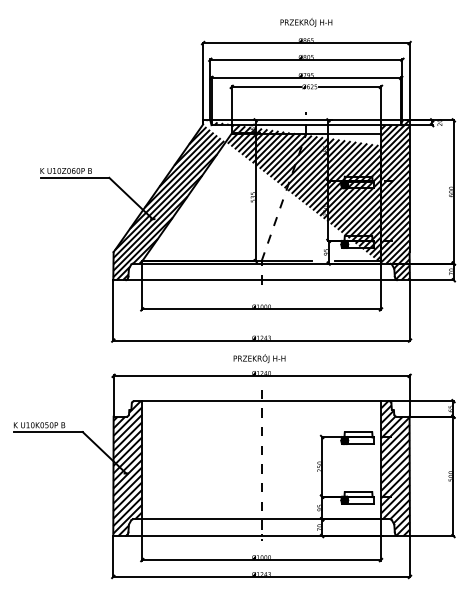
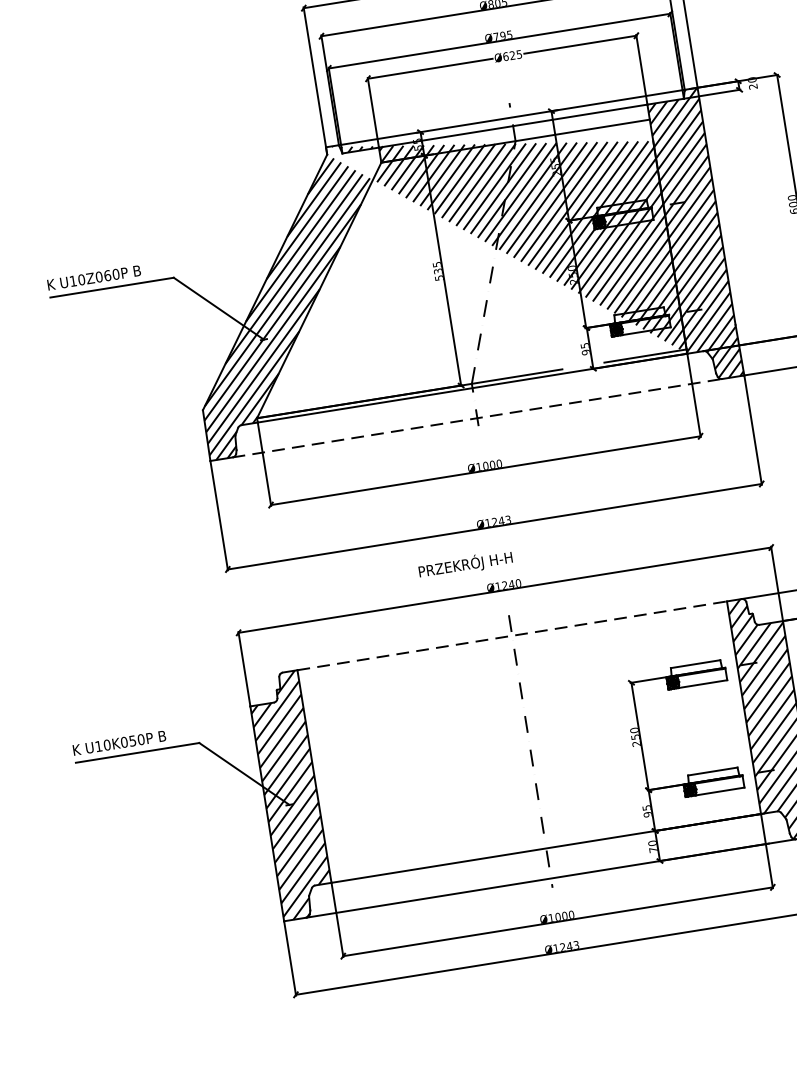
line: (261, 280) -> (477, 418), solid -> dashed
text: (259, 358) -> (465, 564), moved
line: (262, 401) -> (513, 636), solid -> dashed

